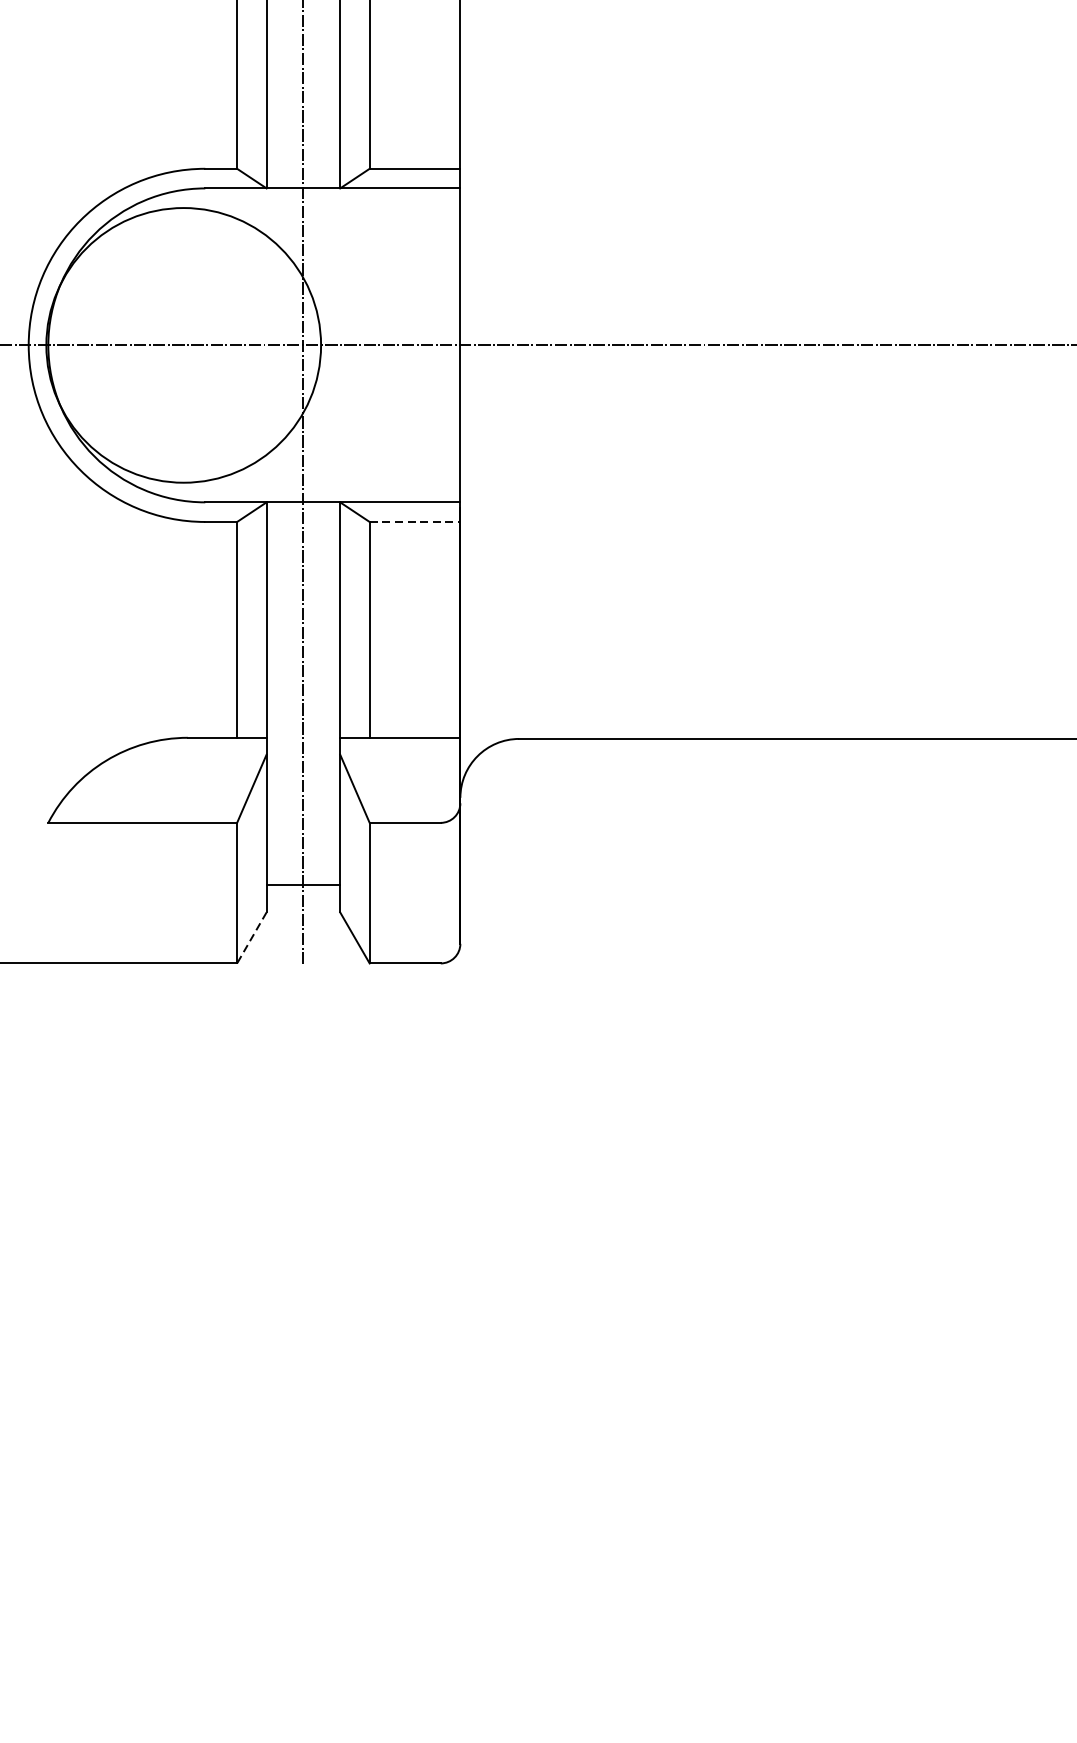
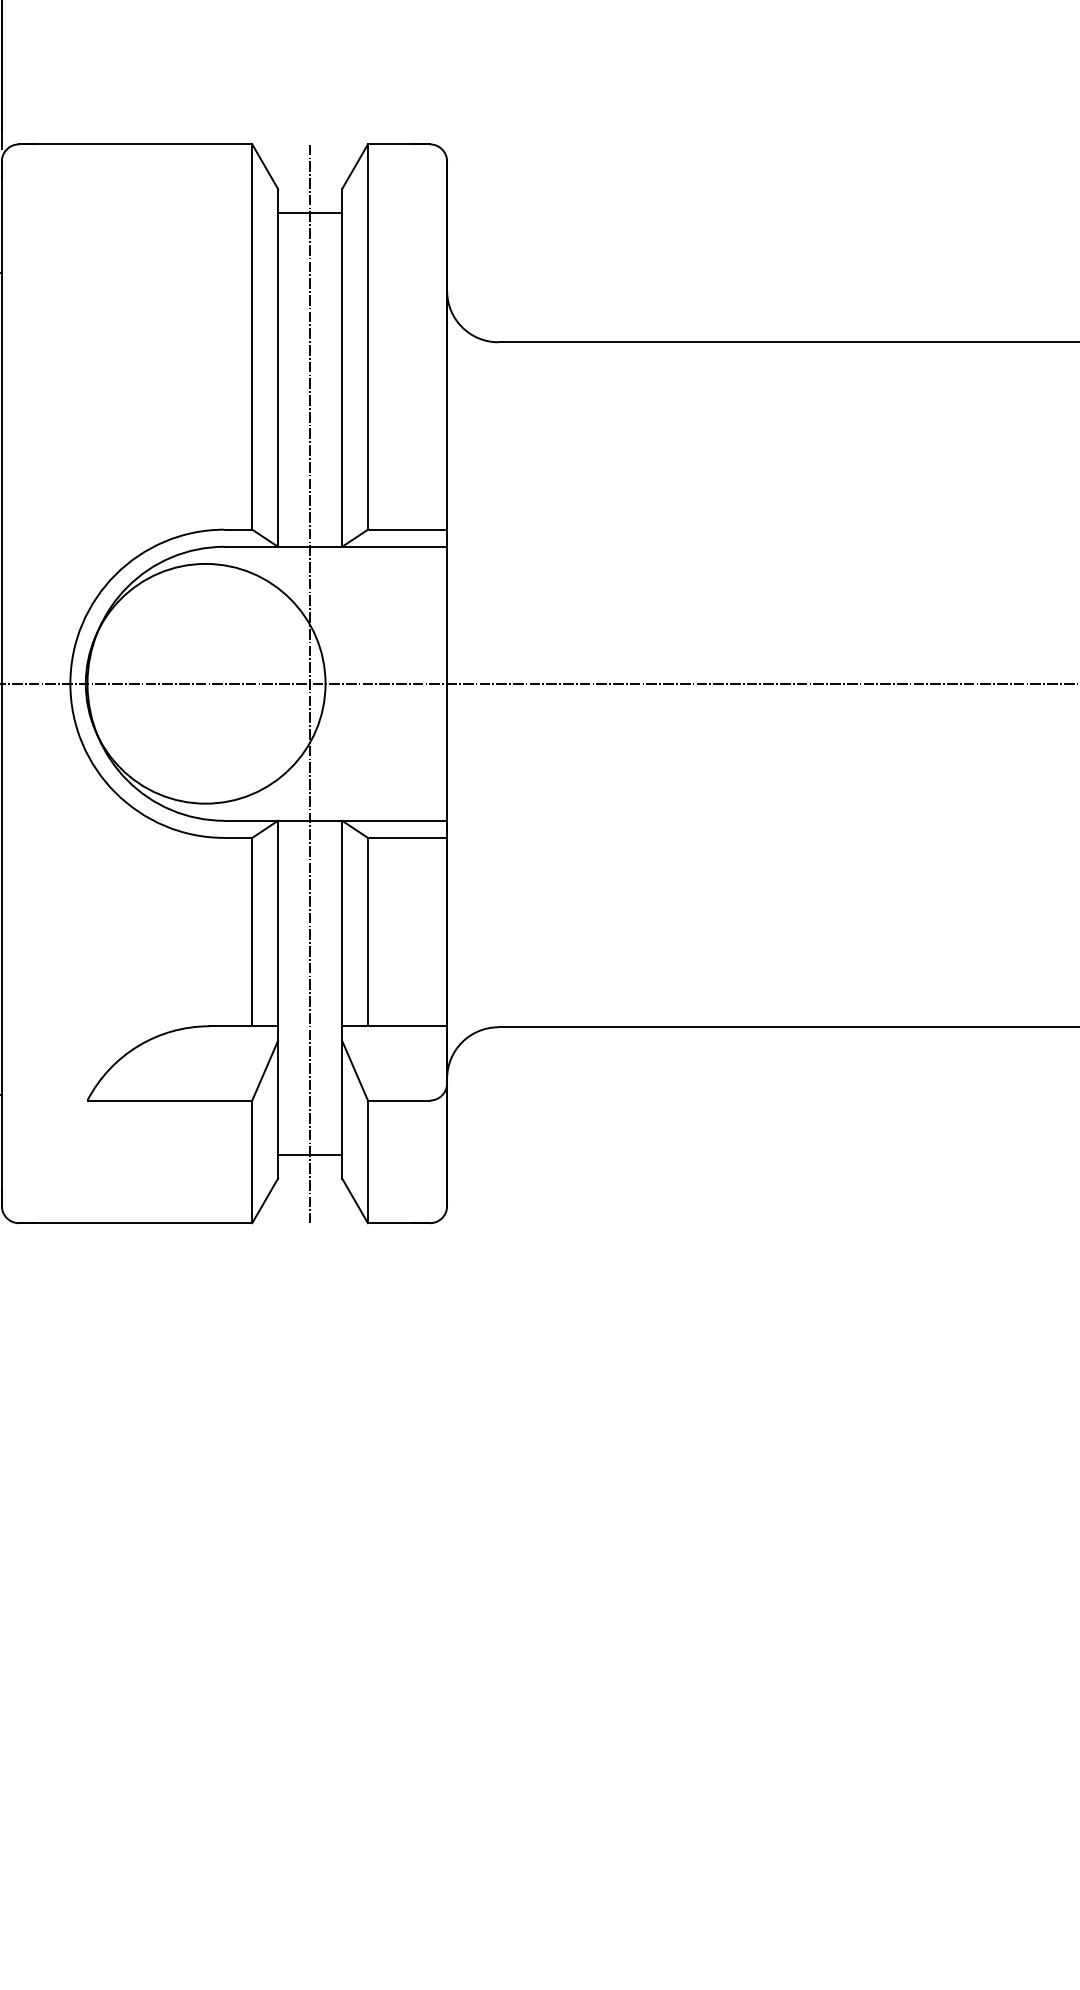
line: (414, 521) -> (407, 837), dashed -> solid
line: (252, 937) -> (265, 1200), dashed -> solid

